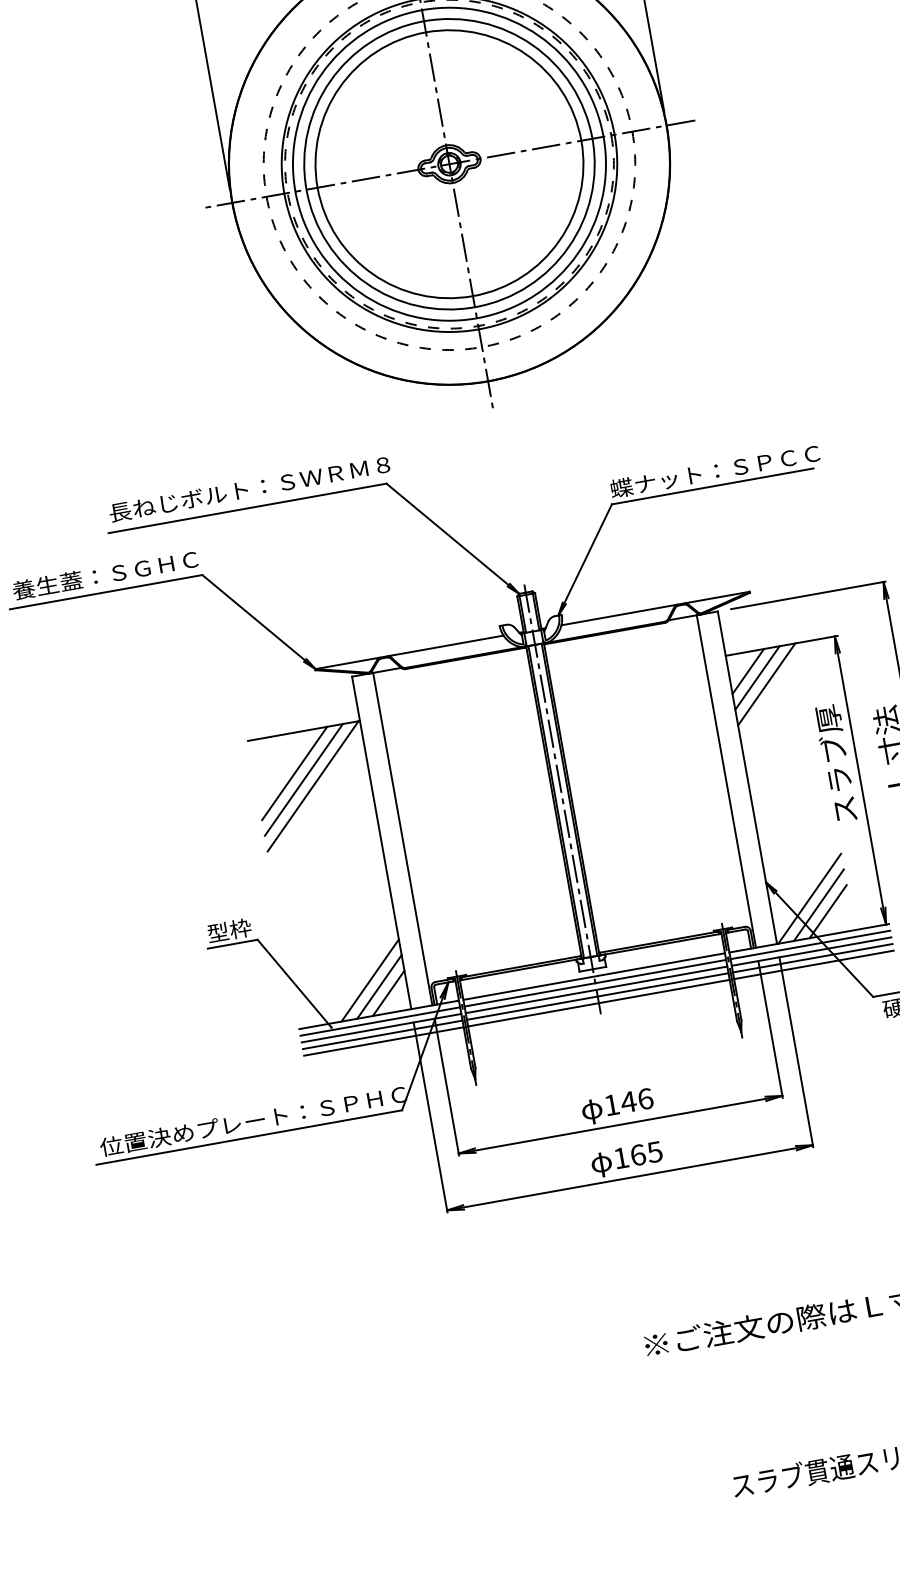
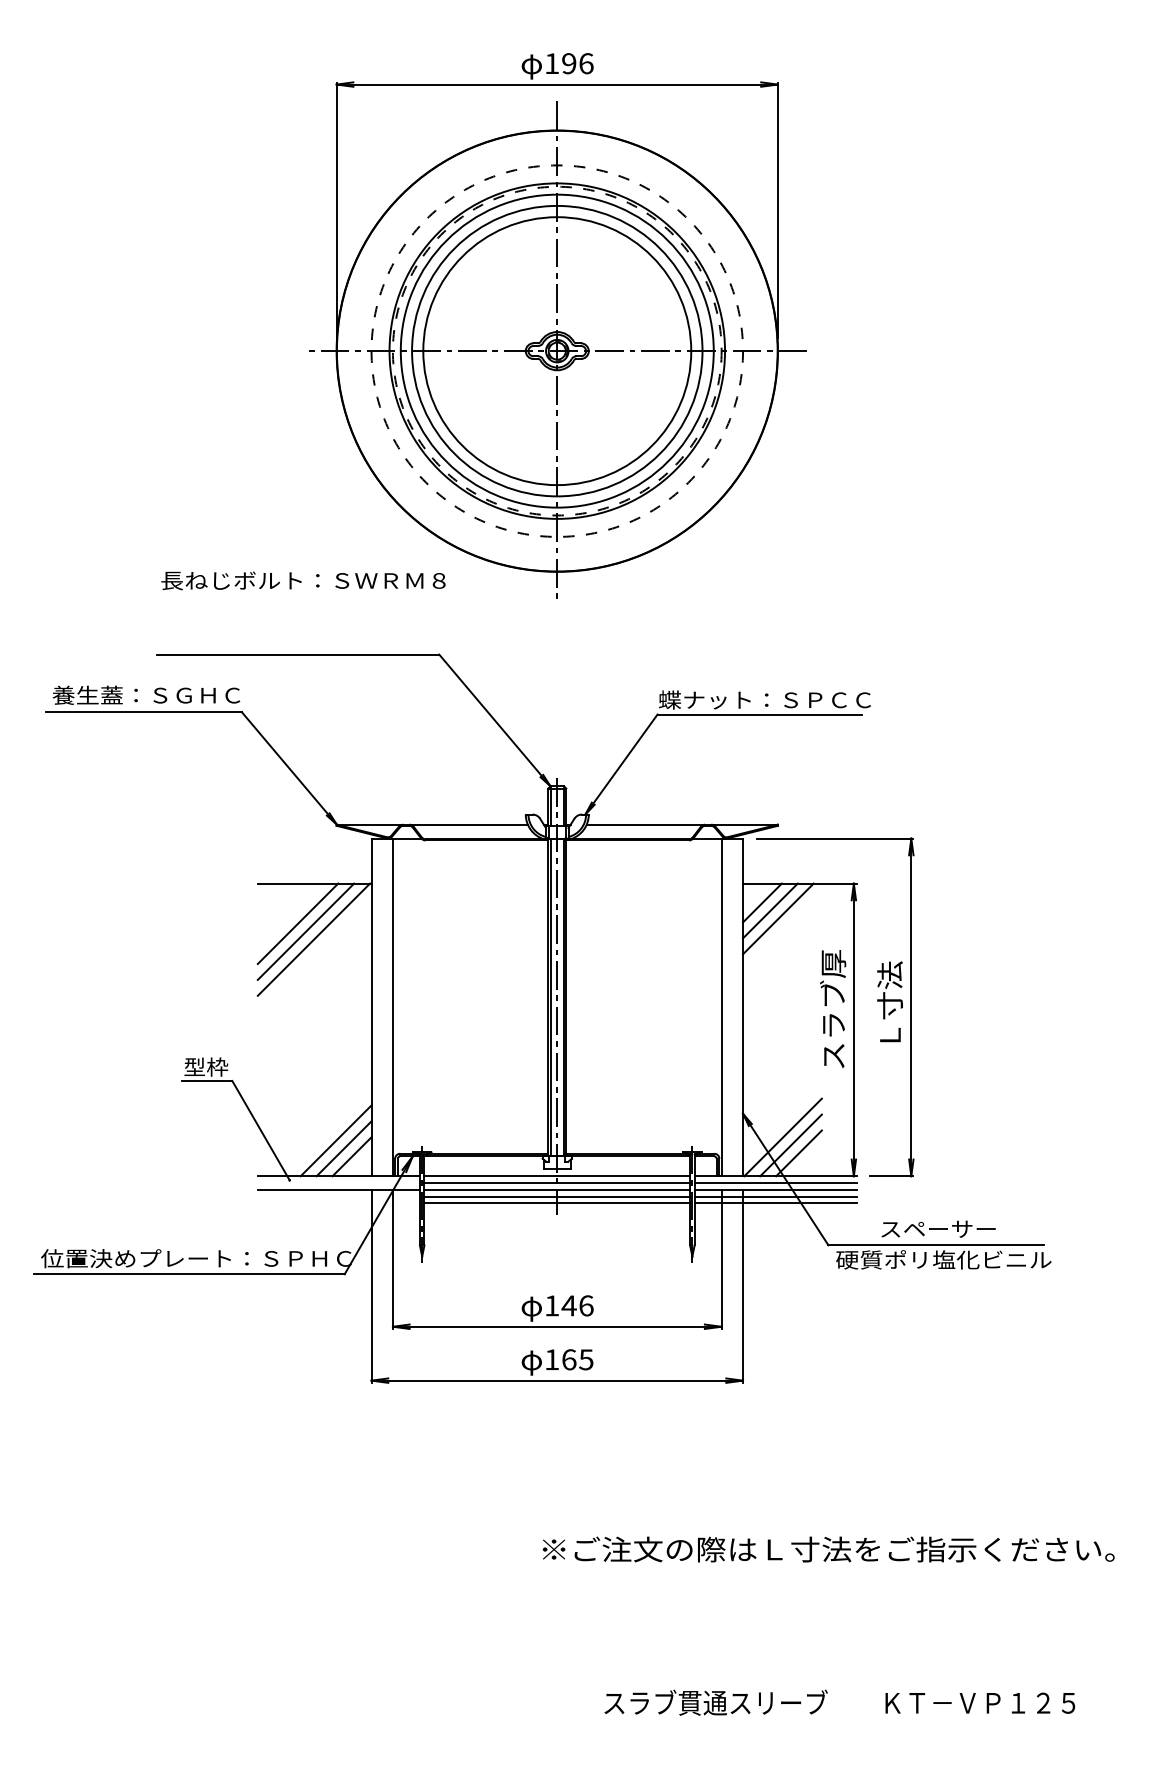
text: (249, 488) -> (303, 580), moved
line: (380, 1022) -> (338, 1183), removed
line: (382, 1034) -> (338, 1196), removed
line: (383, 1041) -> (338, 1203), removed

